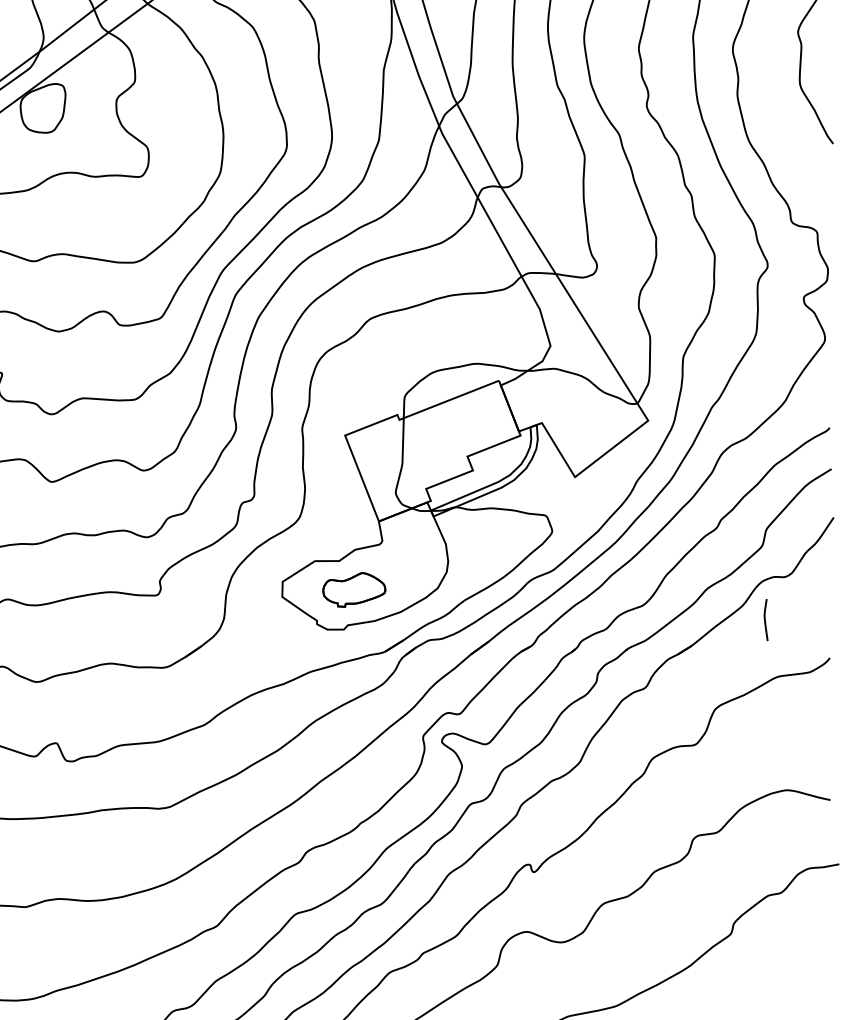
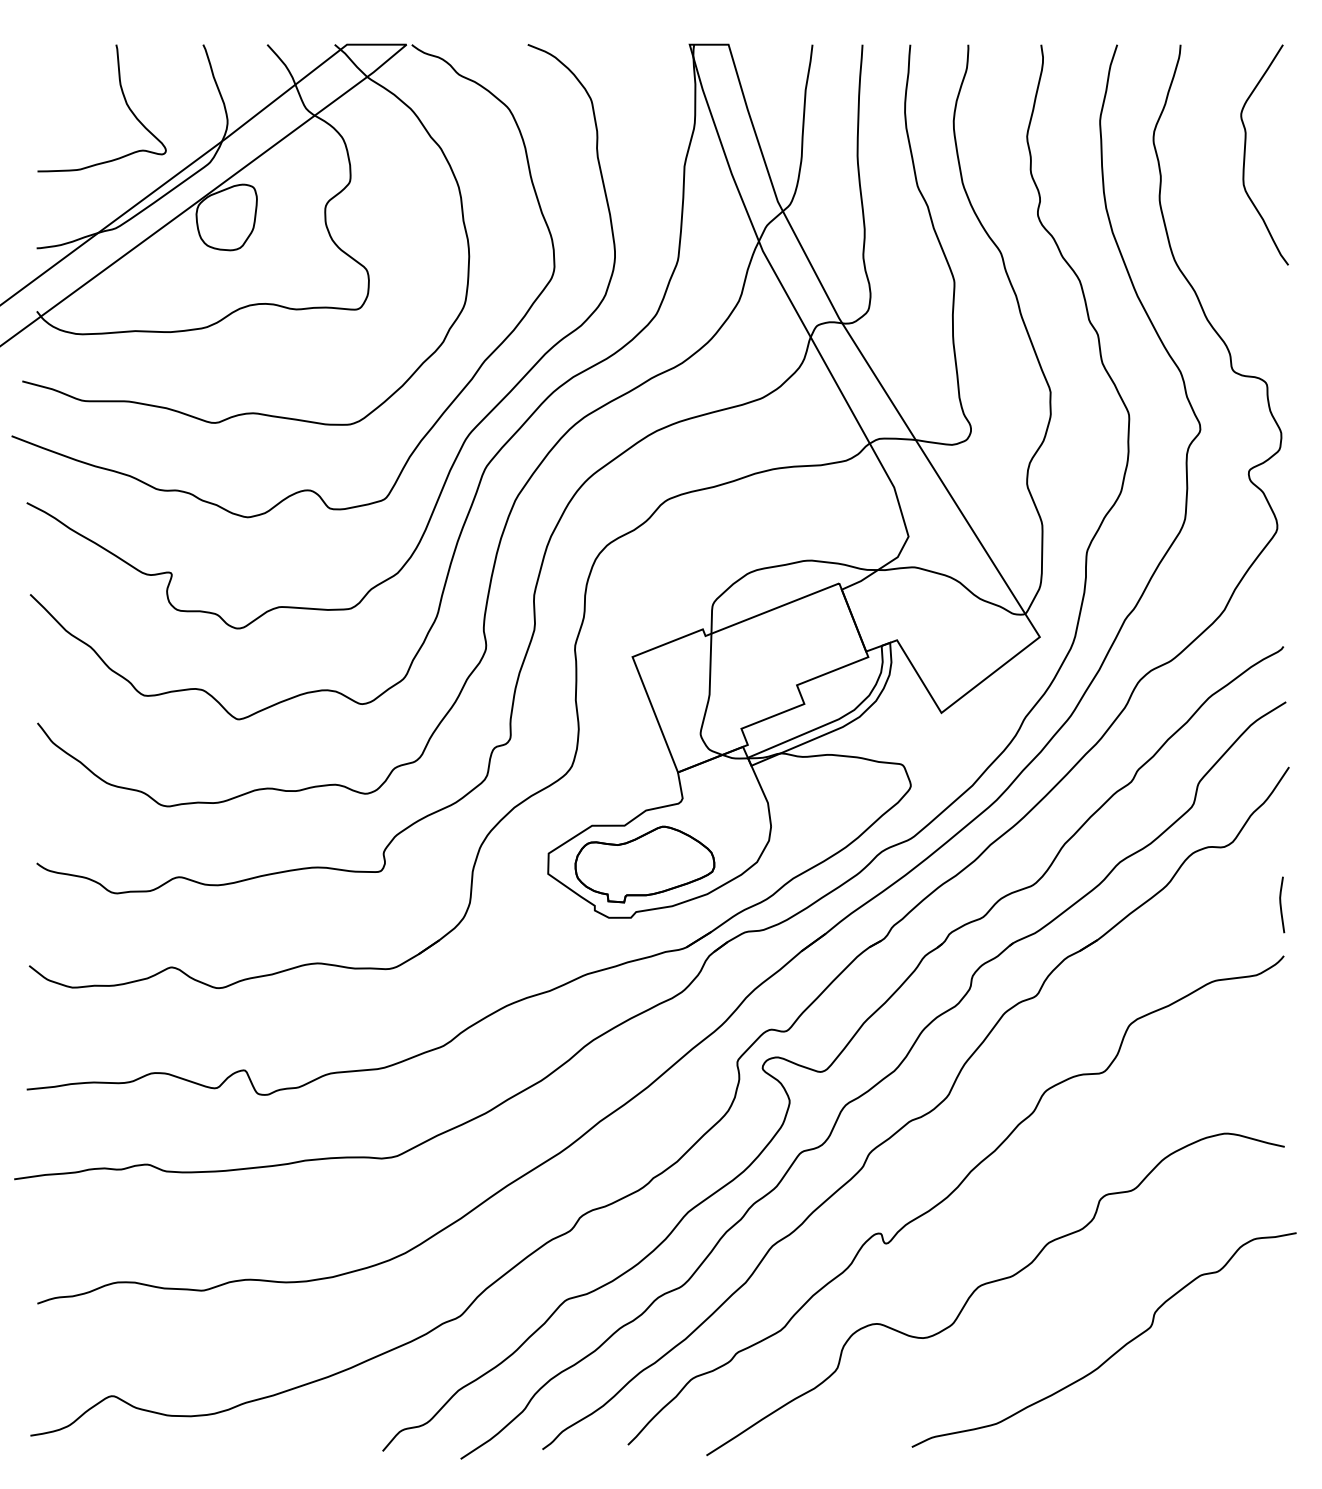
part: (353, 589) -> (644, 864), size x1.67
curve: (765, 619) -> (1281, 904), moved

